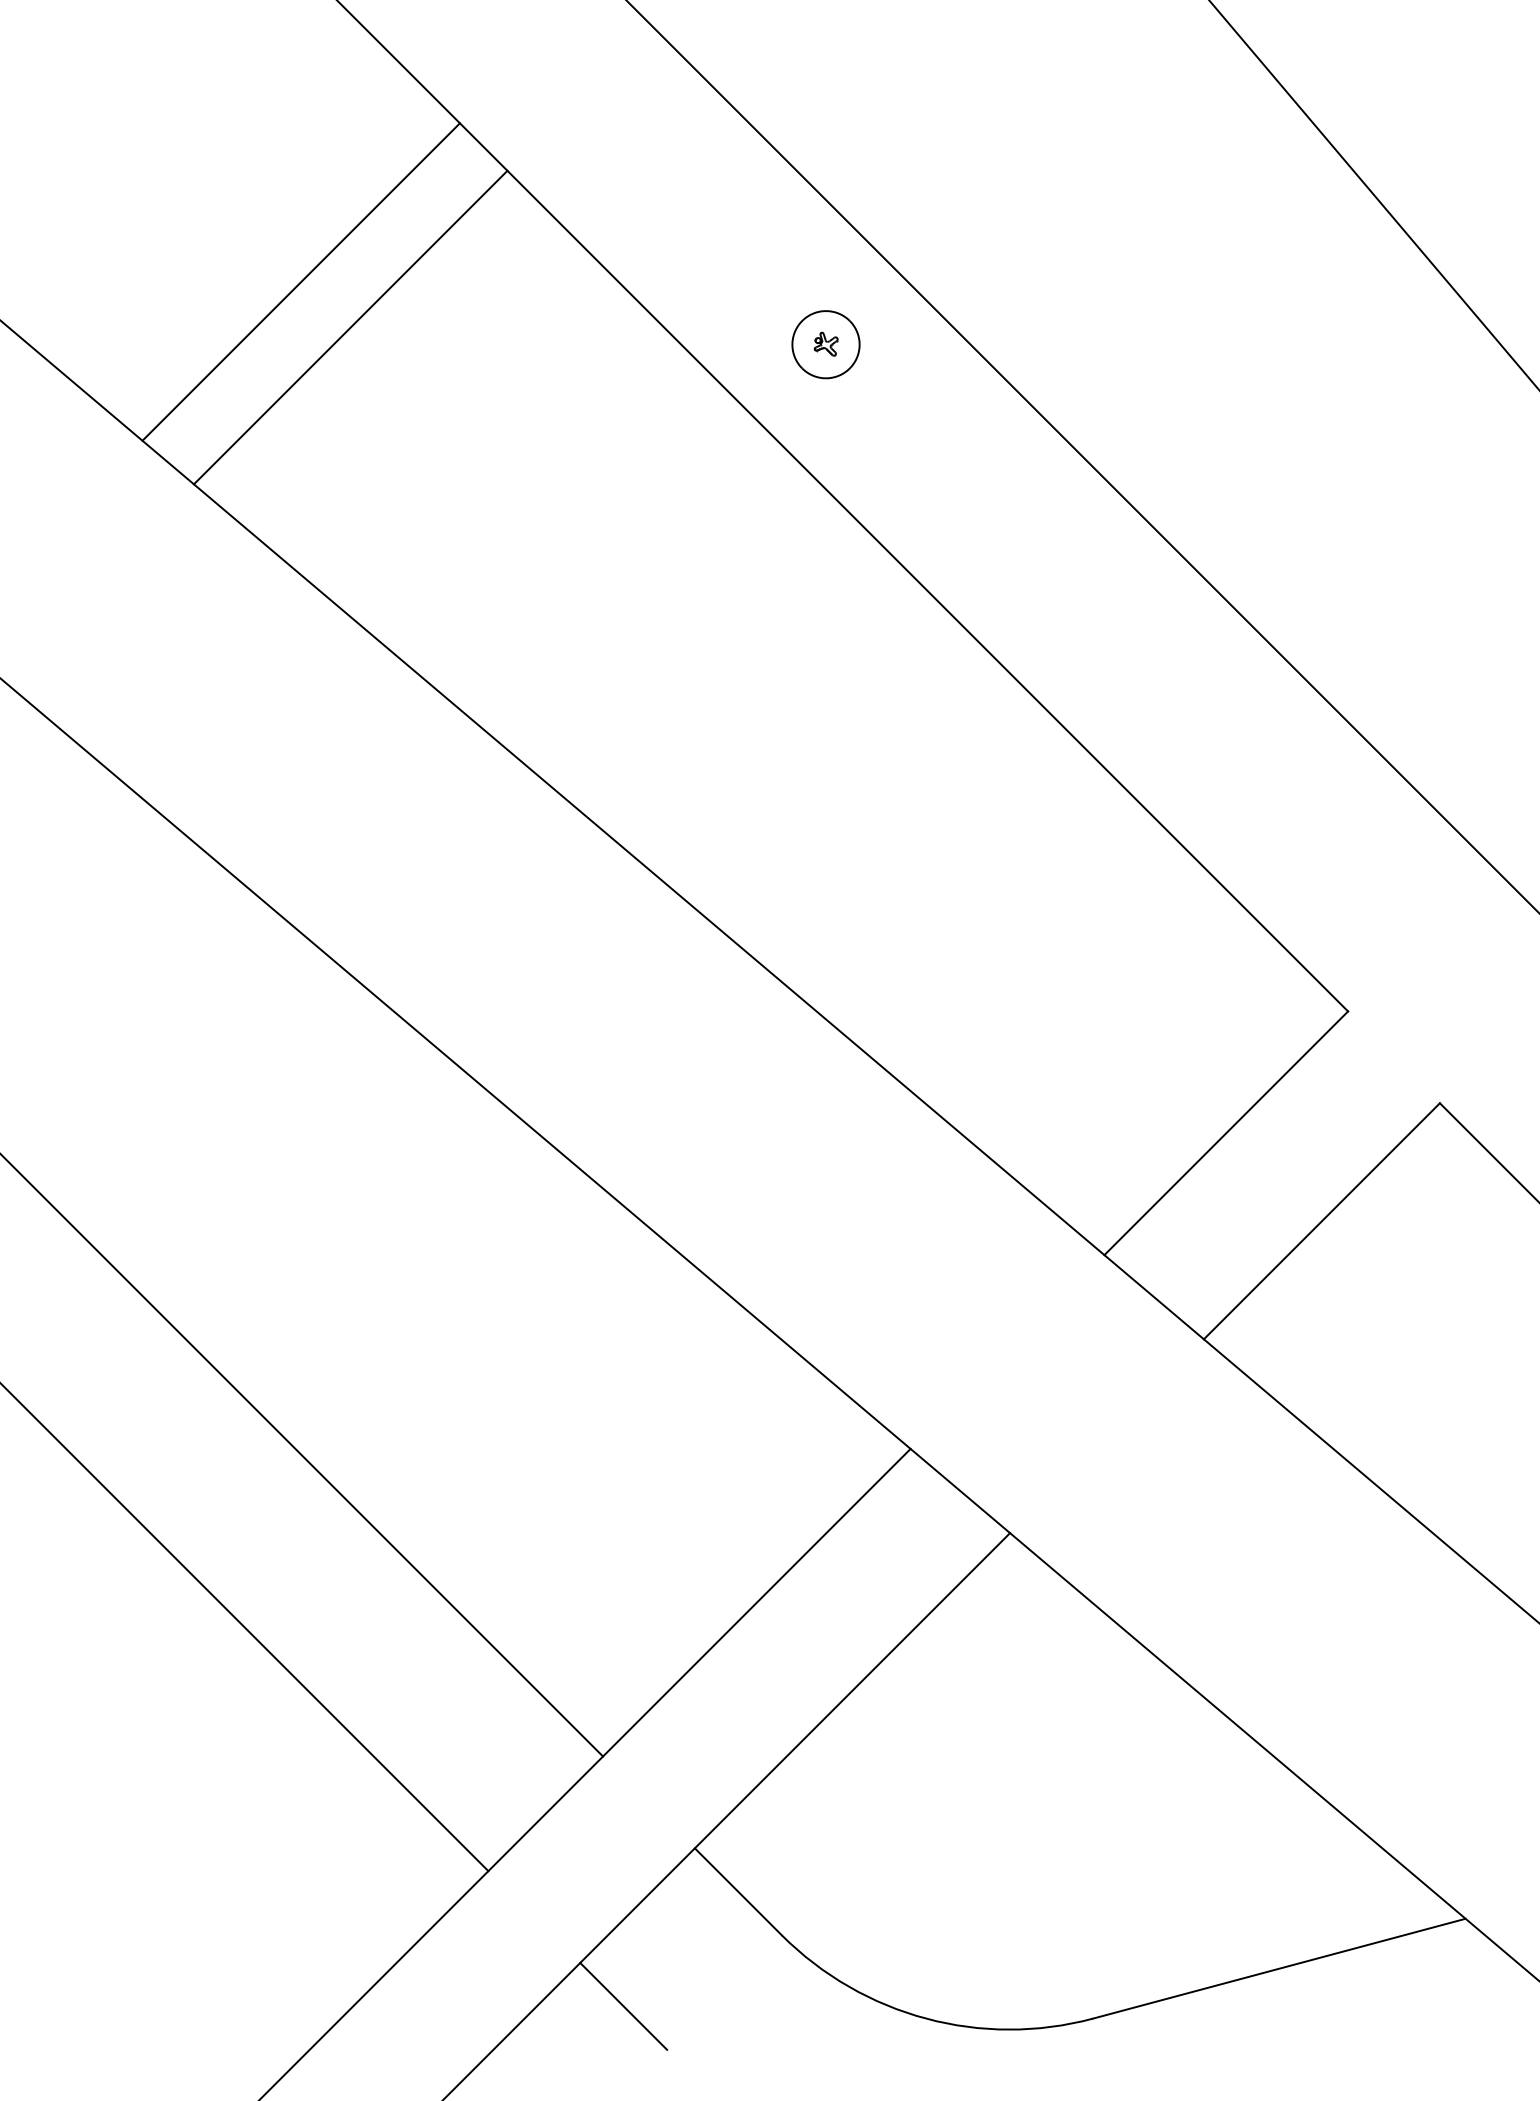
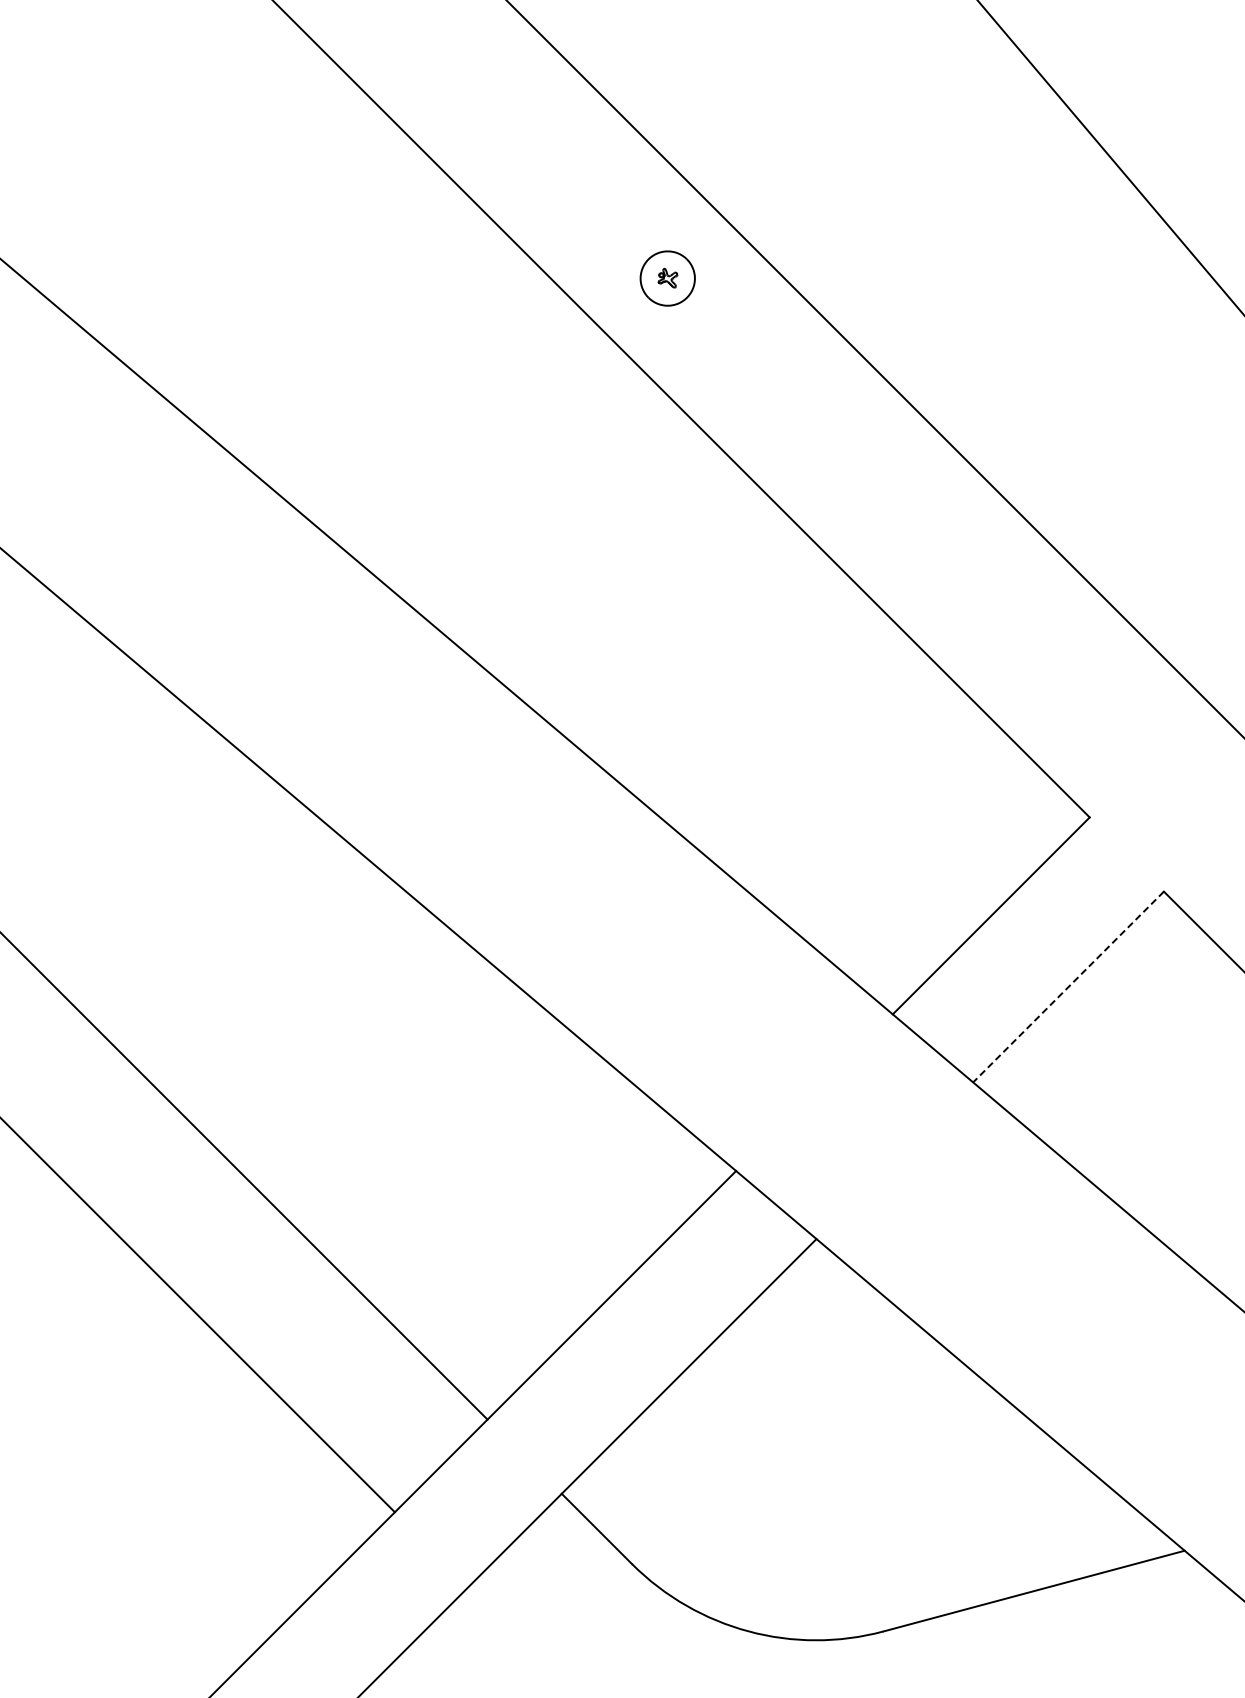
line: (301, 281) -> (243, 227), removed
line: (350, 327) -> (283, 264), removed
line: (1321, 1221) -> (1068, 987), solid -> dashed
line: (623, 2006) -> (504, 1621), removed

